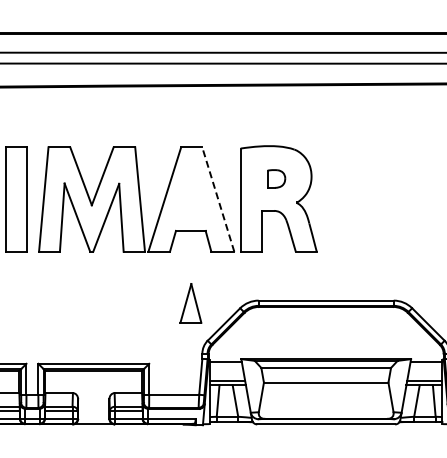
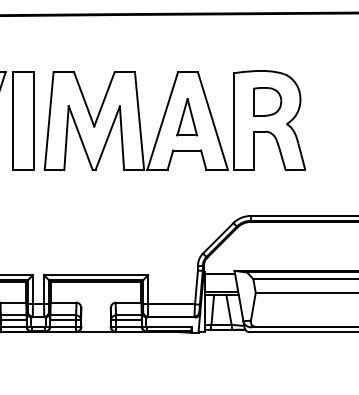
part: (276, 178) -> (267, 101), size x1.67
line: (218, 199) -> (213, 121), dashed -> solid
part: (190, 303) -> (186, 117), moved

